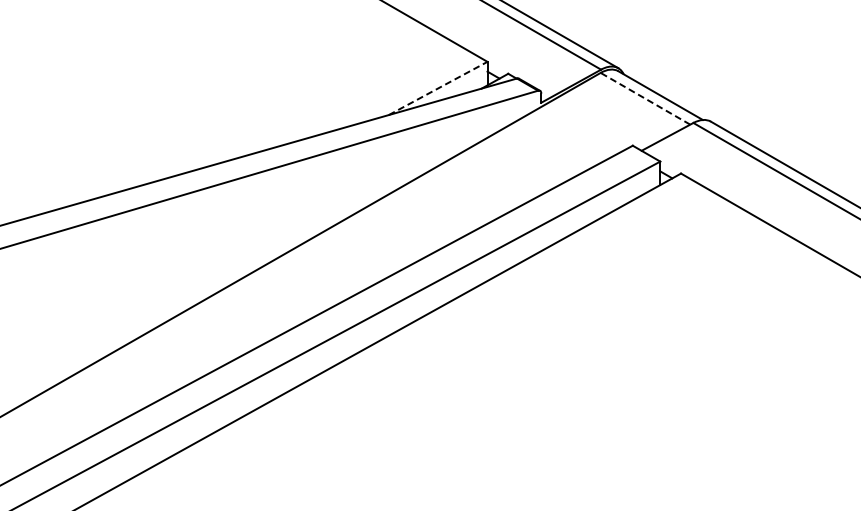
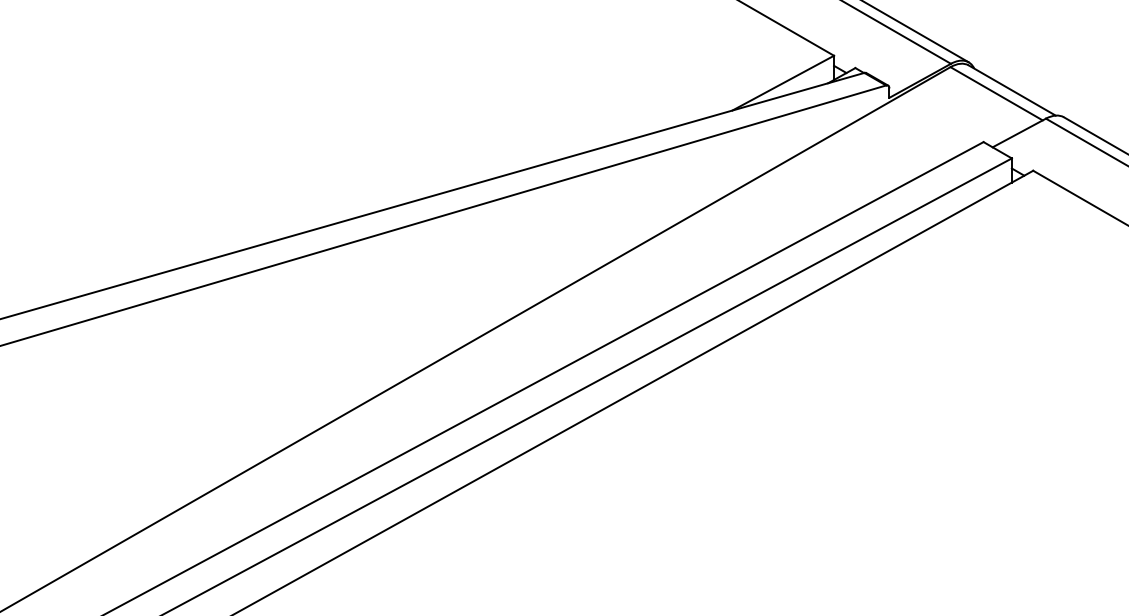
line: (438, 88) -> (783, 83), dashed -> solid
line: (645, 98) -> (996, 93), dashed -> solid

